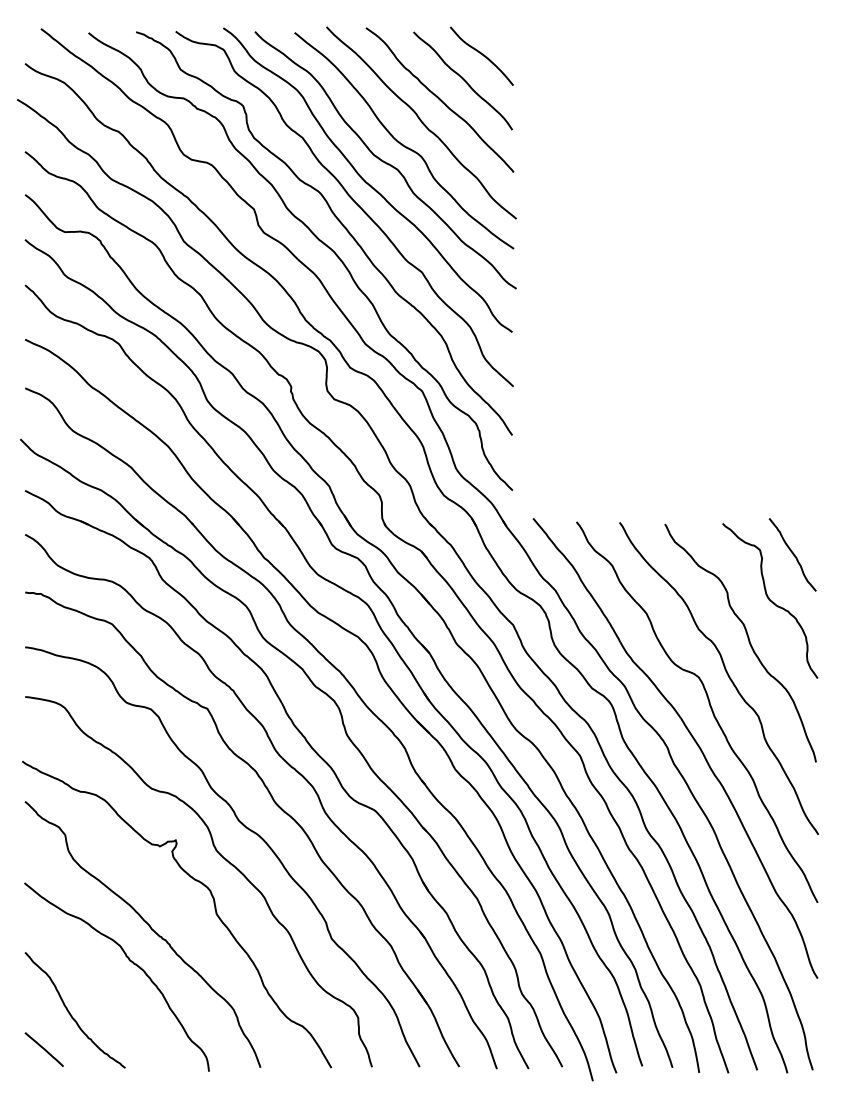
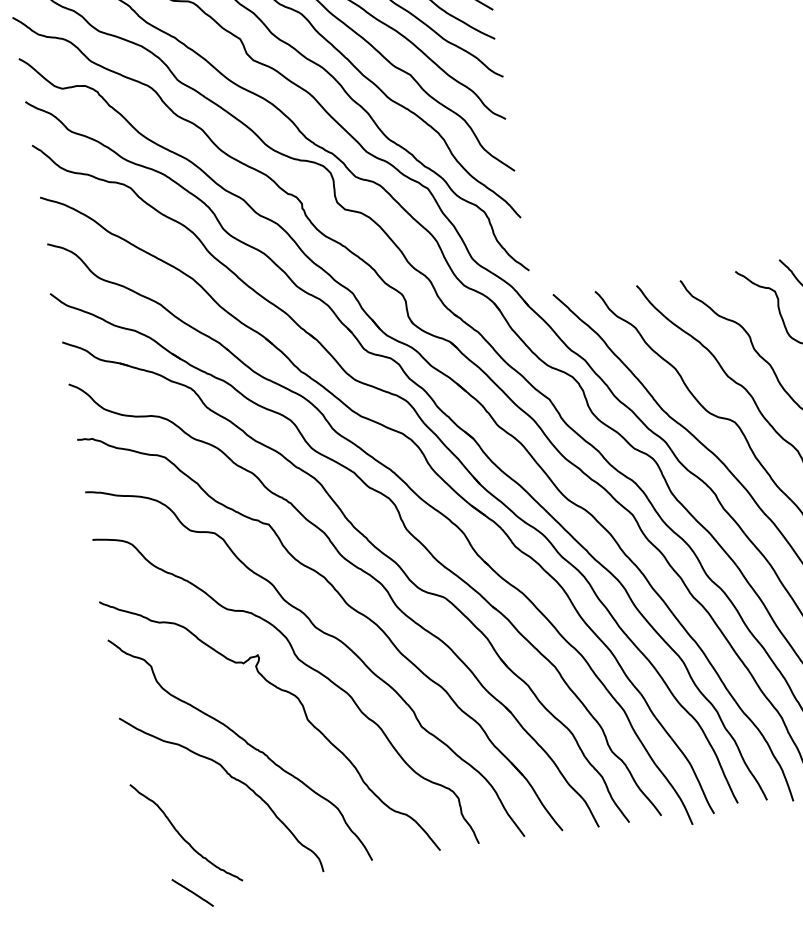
line: (43, 1049) -> (191, 892), moved

